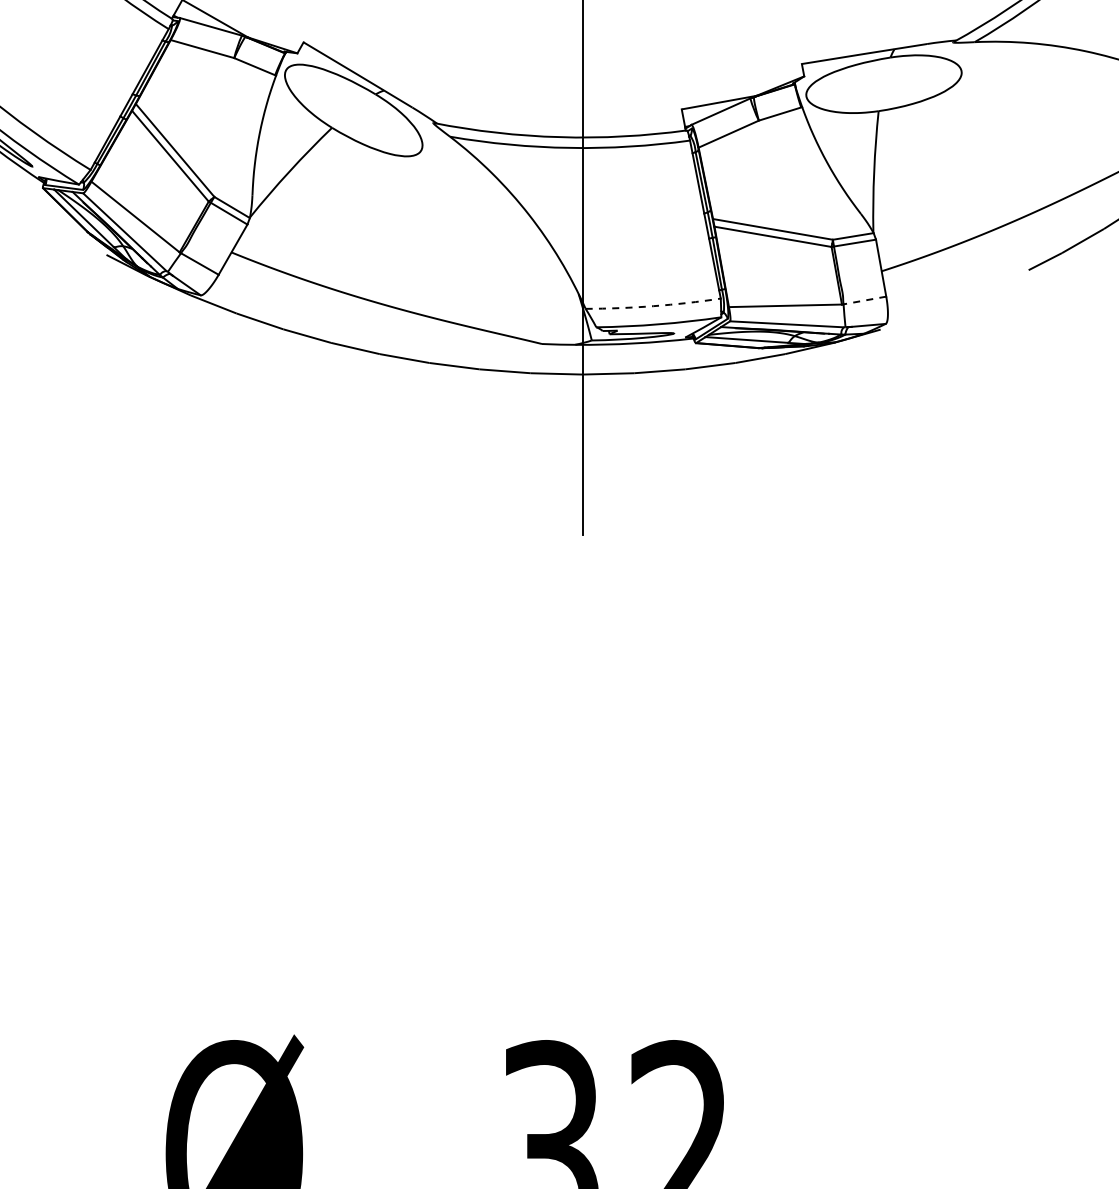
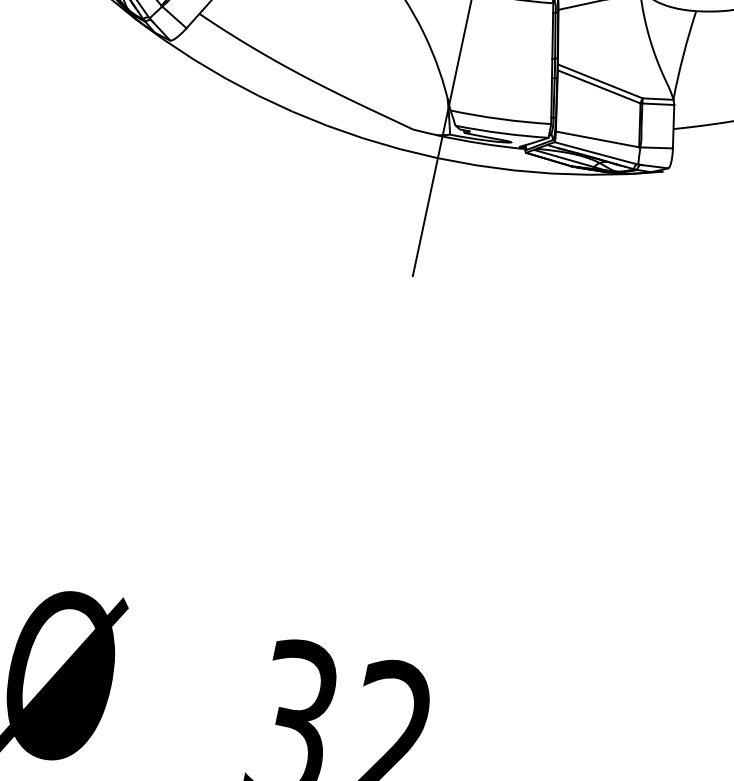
line: (864, 300) -> (656, 147), dashed -> solid
arc: (653, 306) -> (500, 119), dashed -> solid

